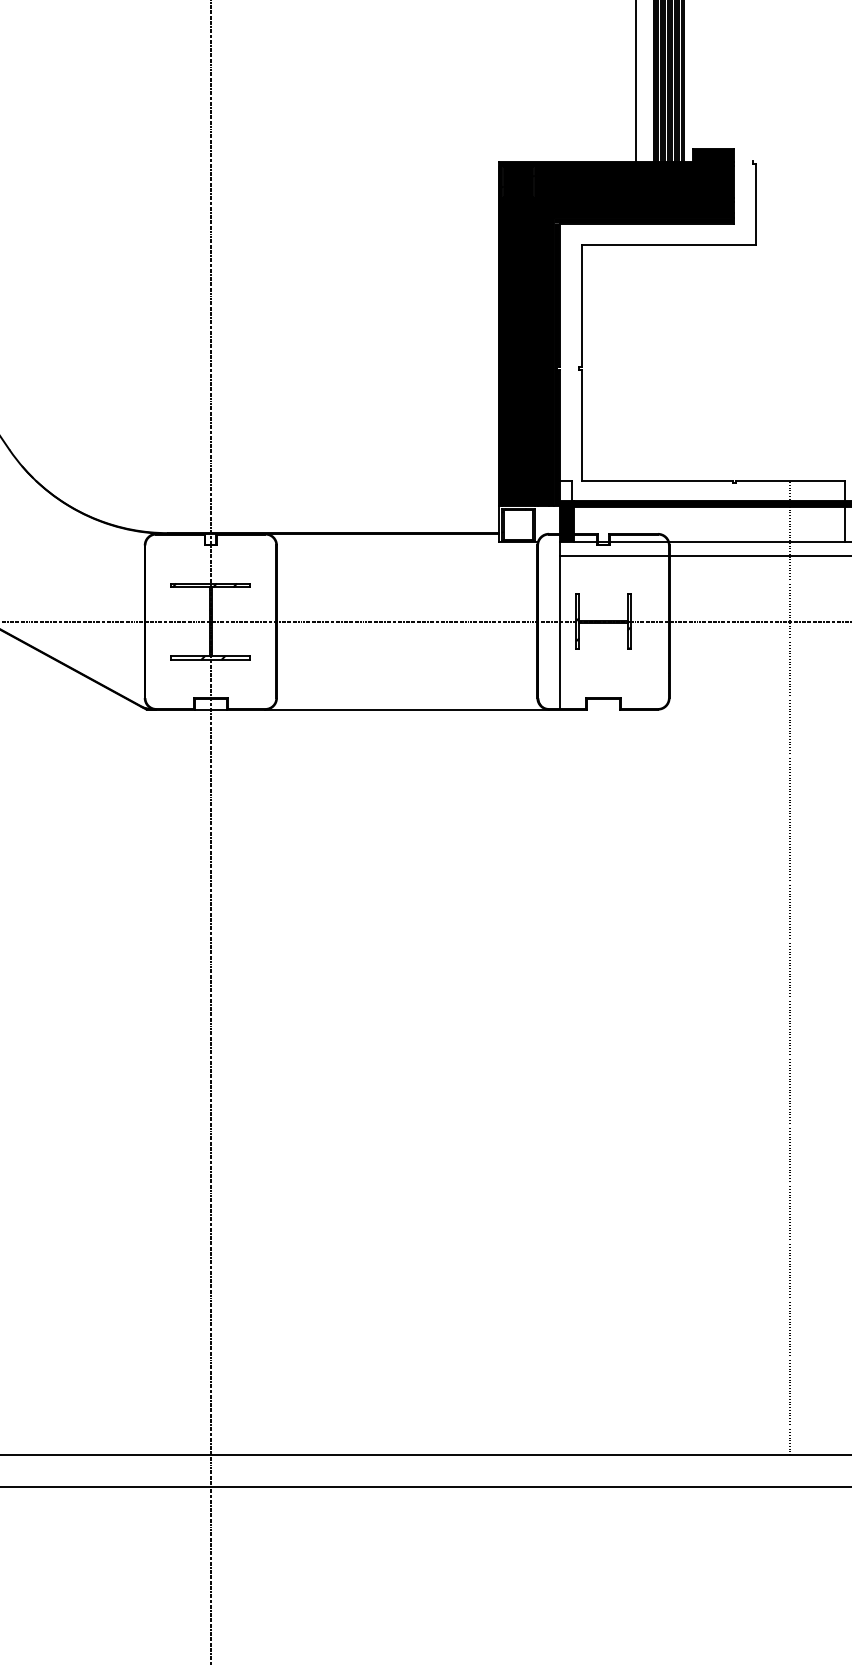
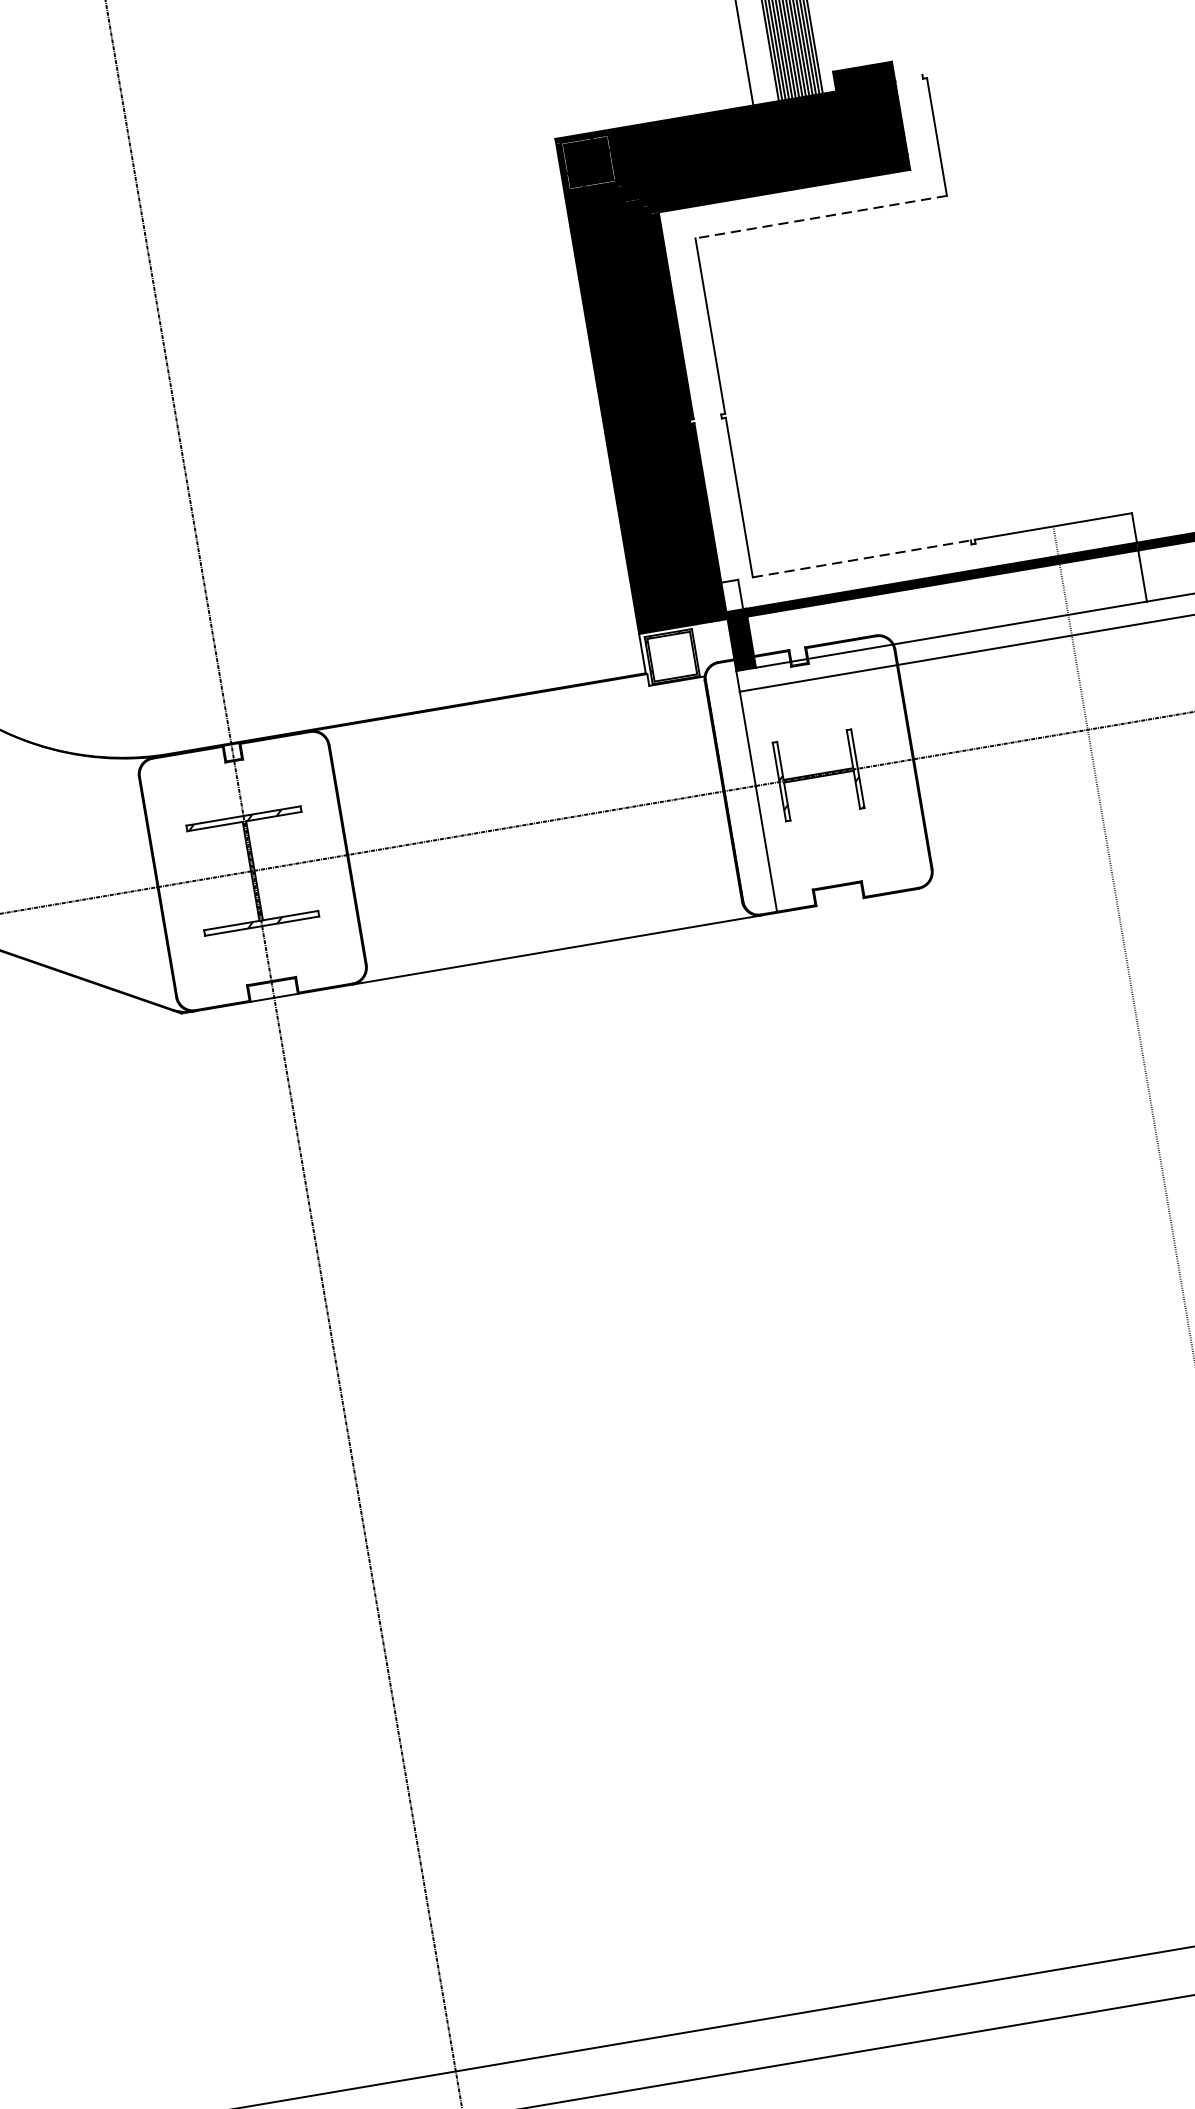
line: (668, 245) -> (820, 217), solid -> dashed
line: (657, 480) -> (862, 558), solid -> dashed

